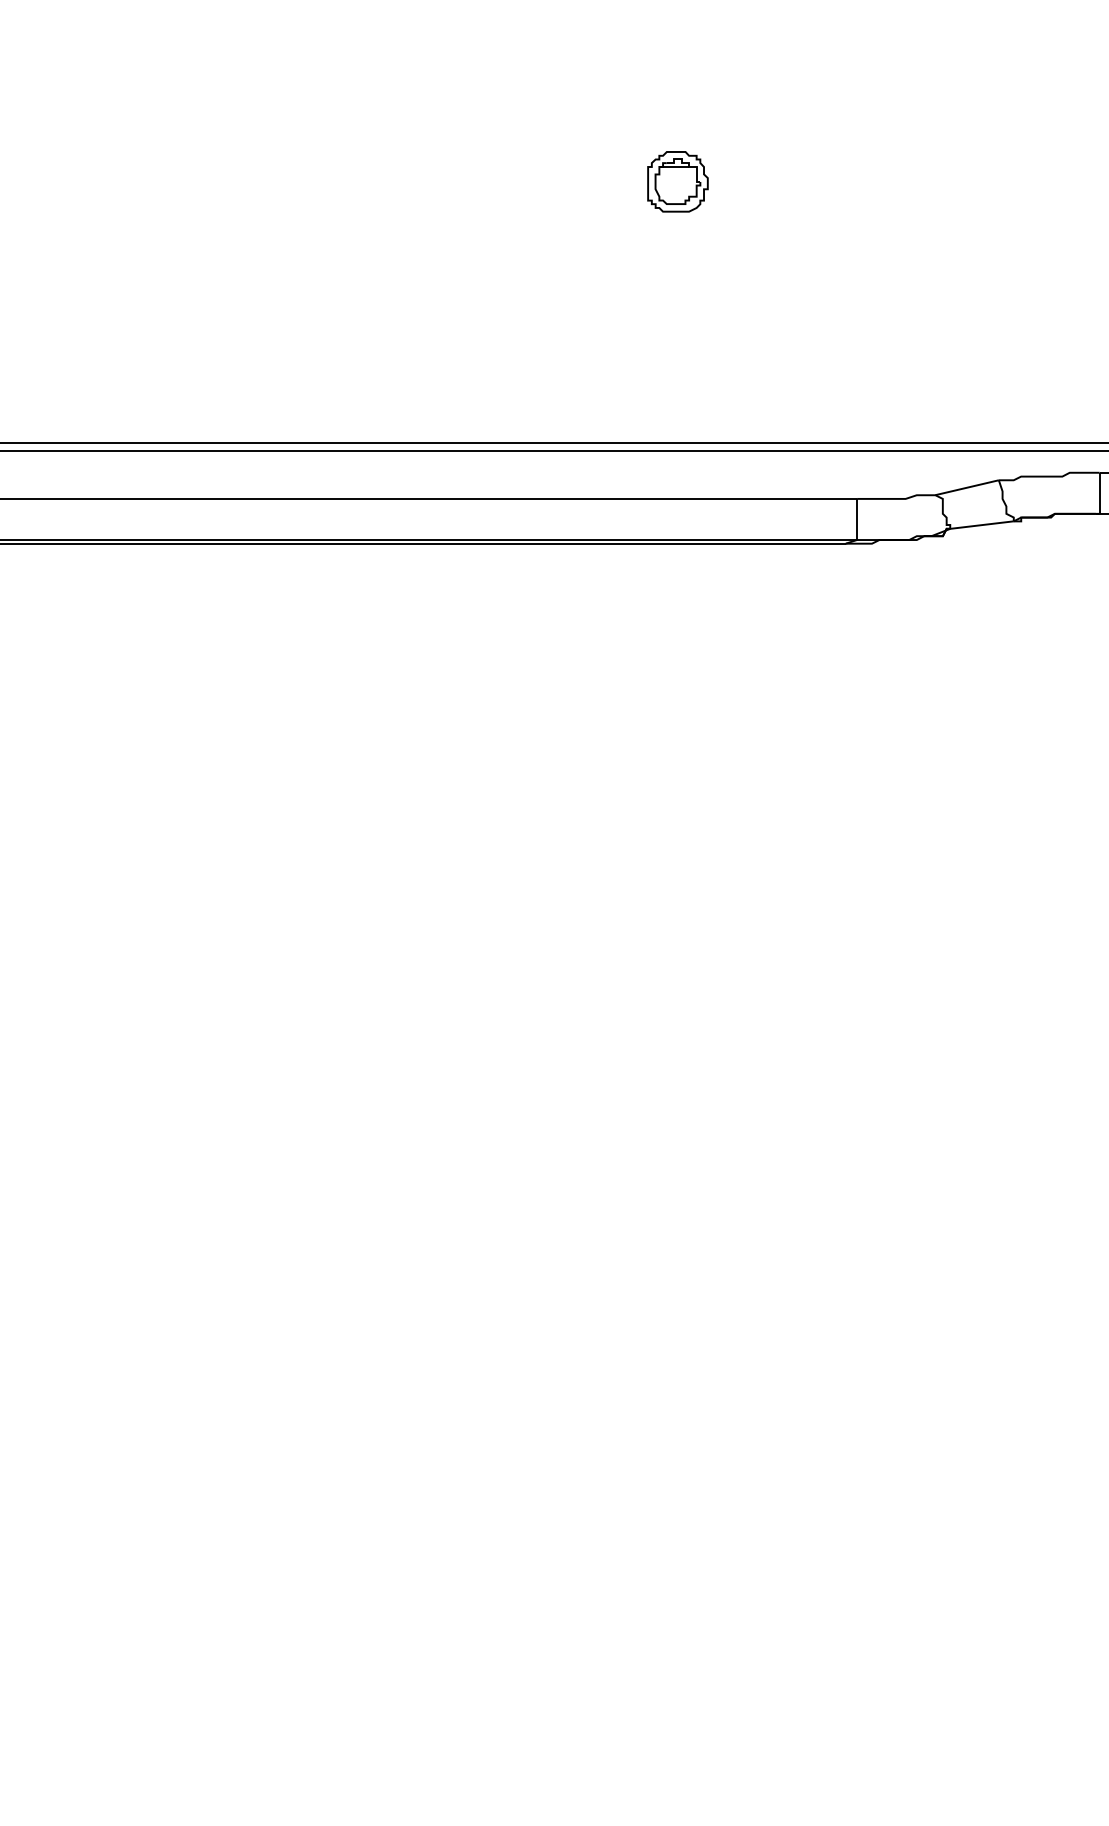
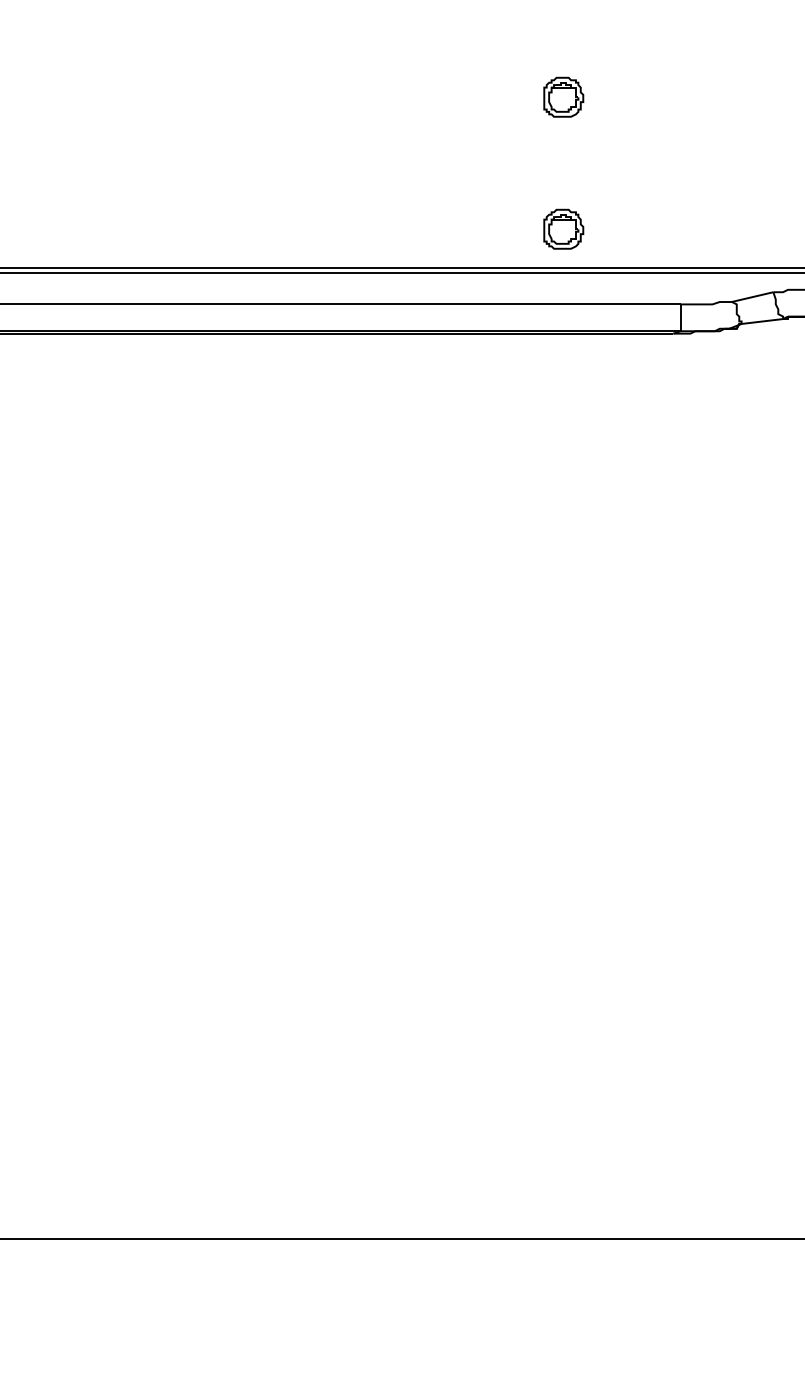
part: (677, 382) -> (563, 228), added

